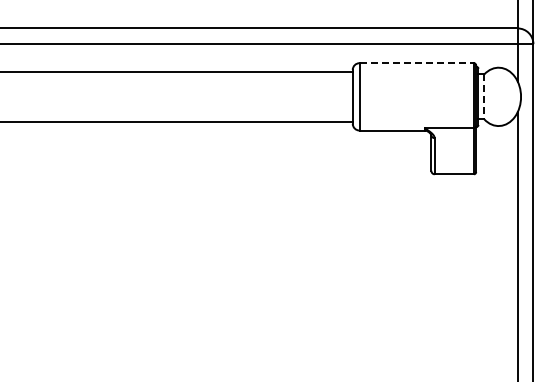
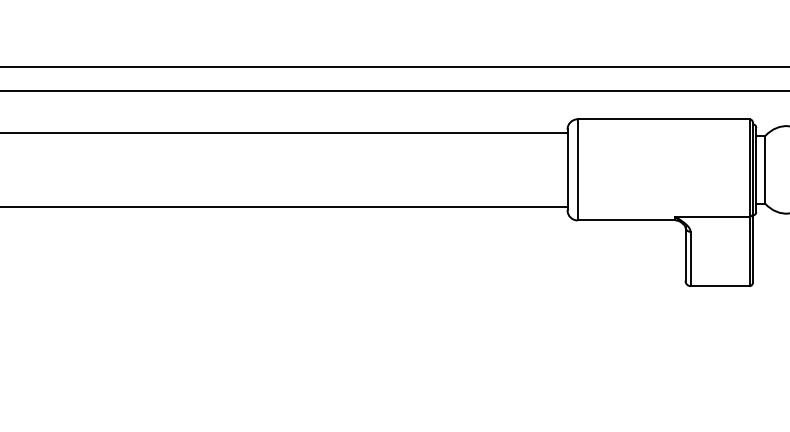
line: (417, 63) -> (664, 119), dashed -> solid
line: (484, 97) -> (765, 170), dashed -> solid

